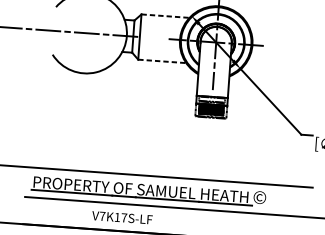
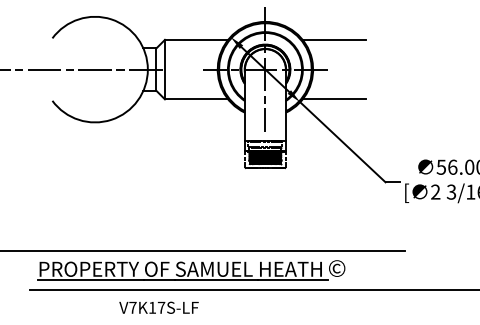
line: (165, 15) -> (196, 39), dashed -> solid
line: (269, 23) -> (333, 39), added
line: (162, 61) -> (196, 99), dashed -> solid
line: (266, 68) -> (333, 99), added

